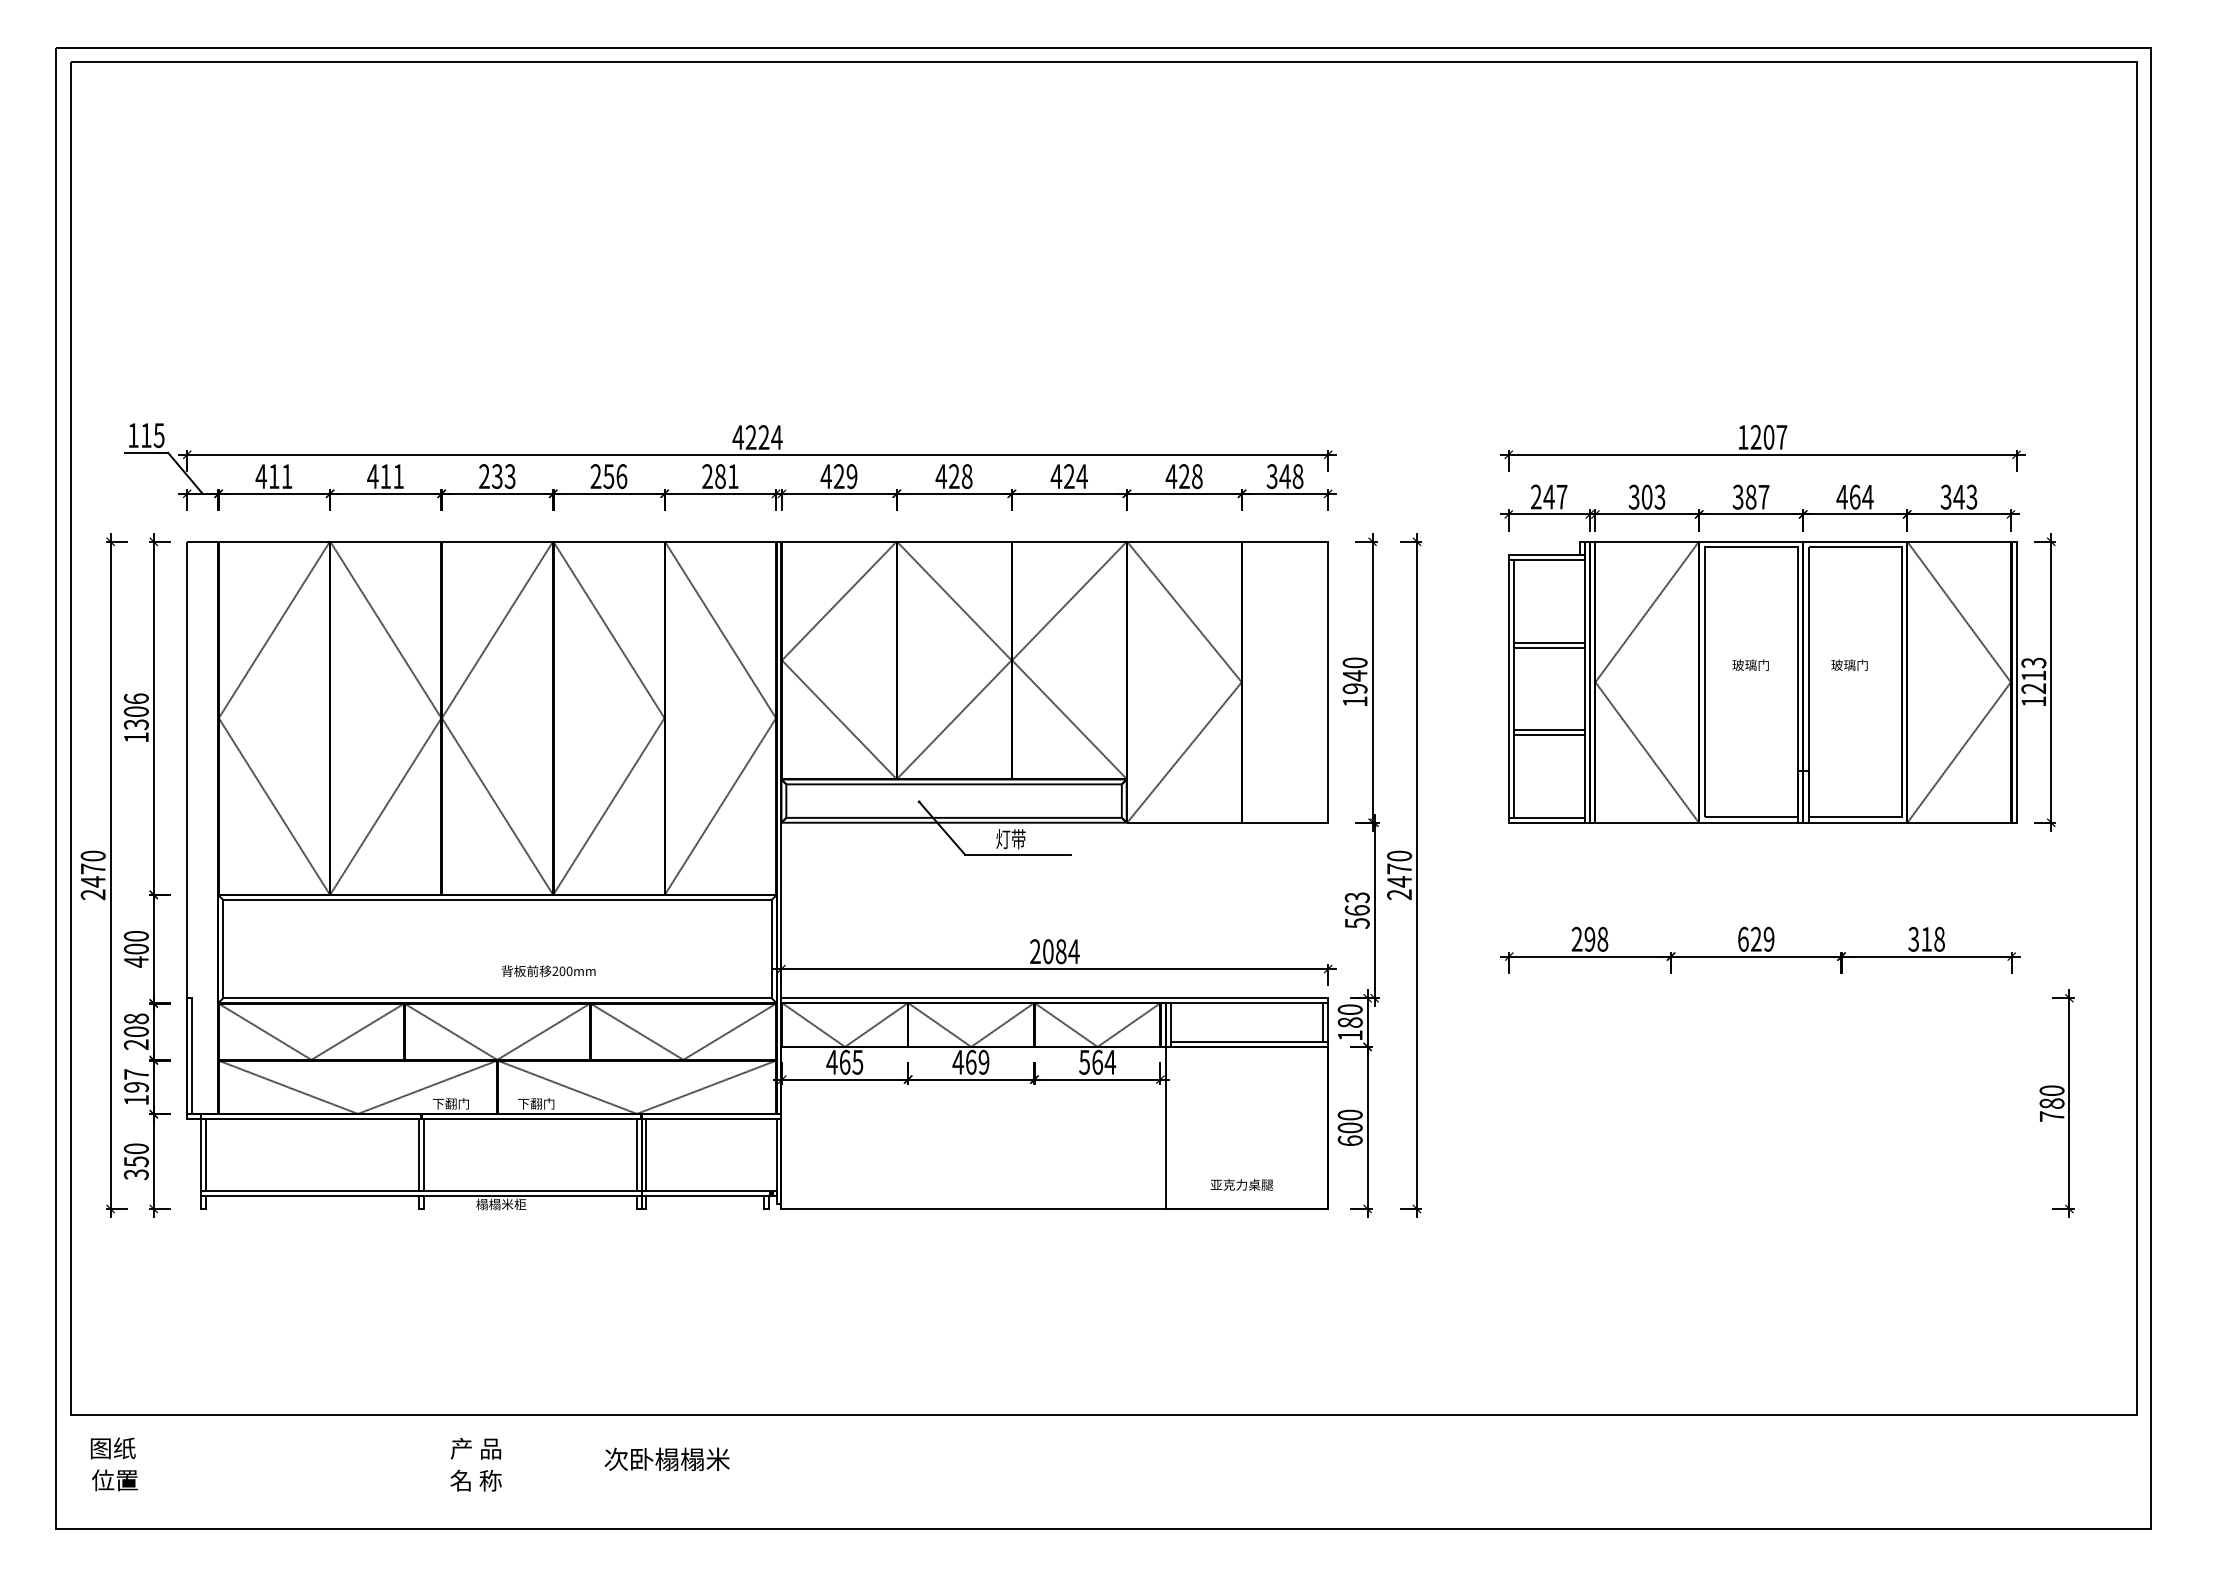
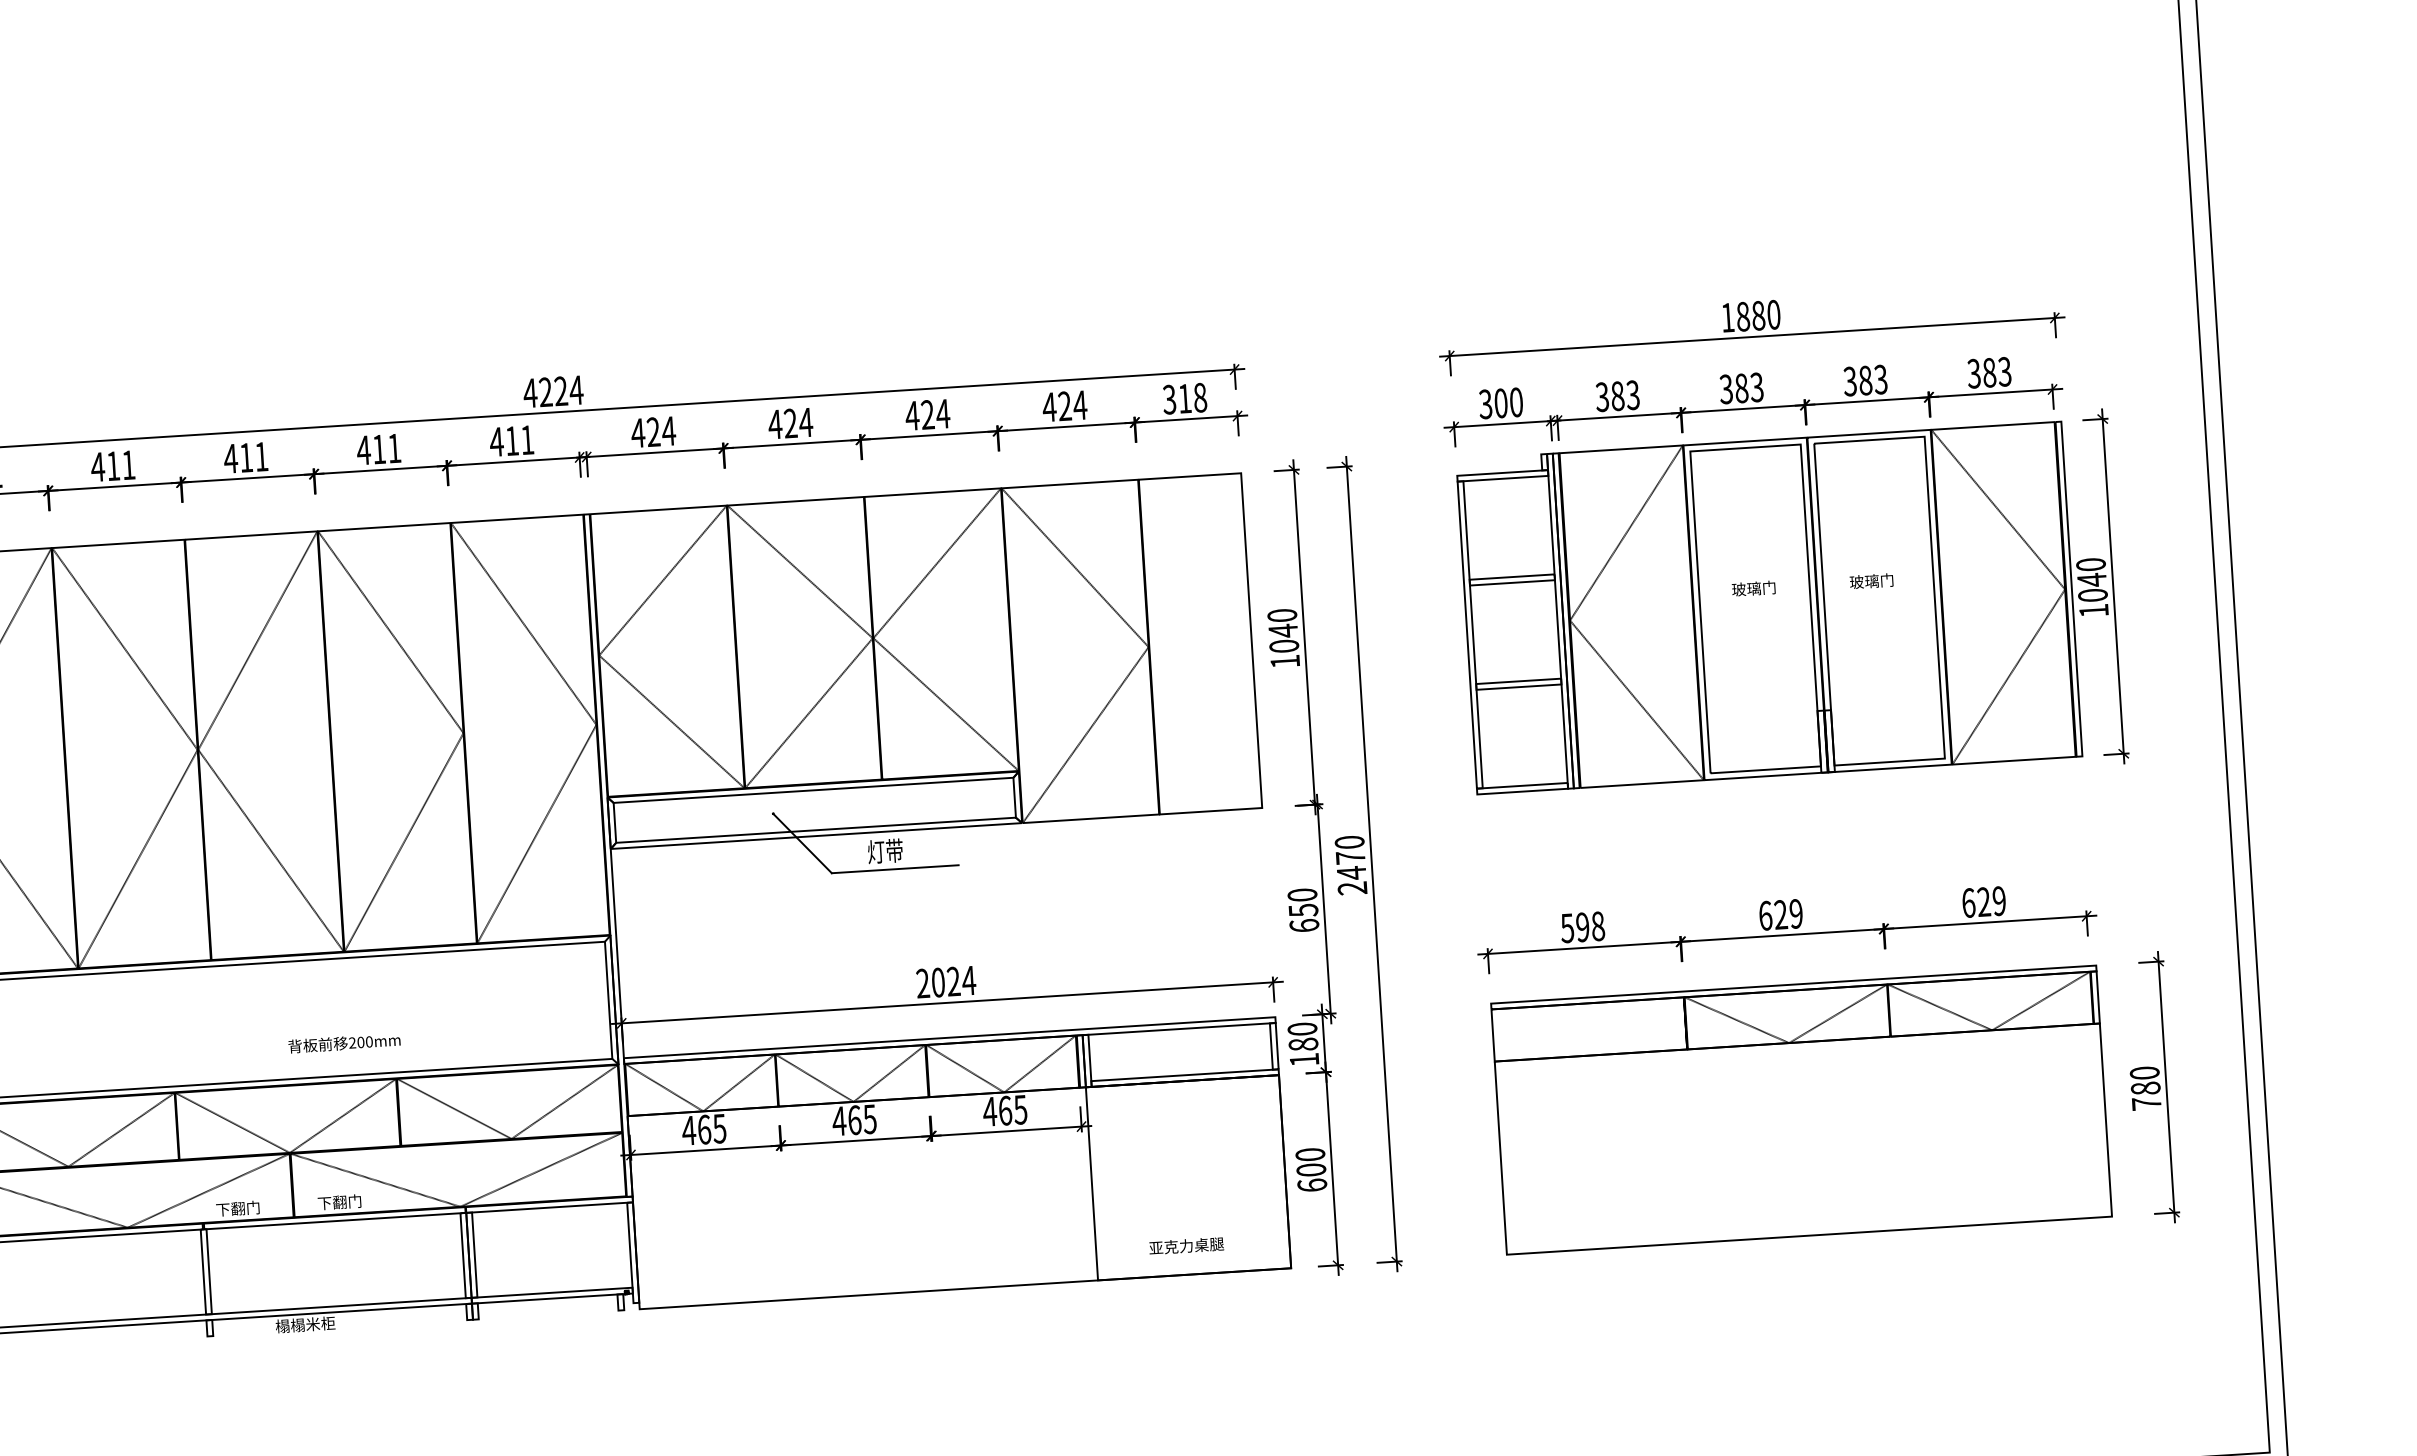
text: (1768, 436) -> (1757, 314), 1207 -> 1880
text: (496, 476) -> (245, 457), 233 -> 411
text: (608, 476) -> (378, 449), 256 -> 411
text: (713, 476) -> (503, 441), 281 -> 411
text: (851, 476) -> (668, 431), 429 -> 424
text: (966, 476) -> (805, 422), 428 -> 424
text: (1197, 476) -> (1080, 405), 428 -> 424
text: (1284, 476) -> (1184, 398), 348 -> 318
text: (1548, 496) -> (1500, 402), 247 -> 300
text: (1763, 496) -> (1756, 386), 387 -> 383
text: (1854, 496) -> (1864, 379), 464 -> 383
text: (1958, 496) -> (1988, 372), 343 -> 383
text: (1646, 497) -> (1617, 396), 303 -> 383
text: (2033, 675) -> (2091, 579), 1213 -> 1040
text: (1354, 688) -> (1283, 646), 1940 -> 1040
text: (1356, 910) -> (1302, 910), 563 -> 650
text: (1576, 938) -> (1566, 927), 298 -> 598
text: (1926, 938) -> (1983, 901), 318 -> 629
text: (1060, 951) -> (952, 981), 2084 -> 2024
text: (983, 1061) -> (869, 1118), 469 -> 465
text: (1097, 1062) -> (1005, 1110), 564 -> 465
part: (1762, 1103) -> (1800, 1109), added

